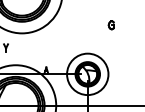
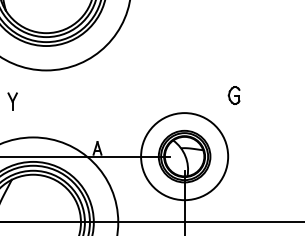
part: (110, 25) -> (232, 95), moved

